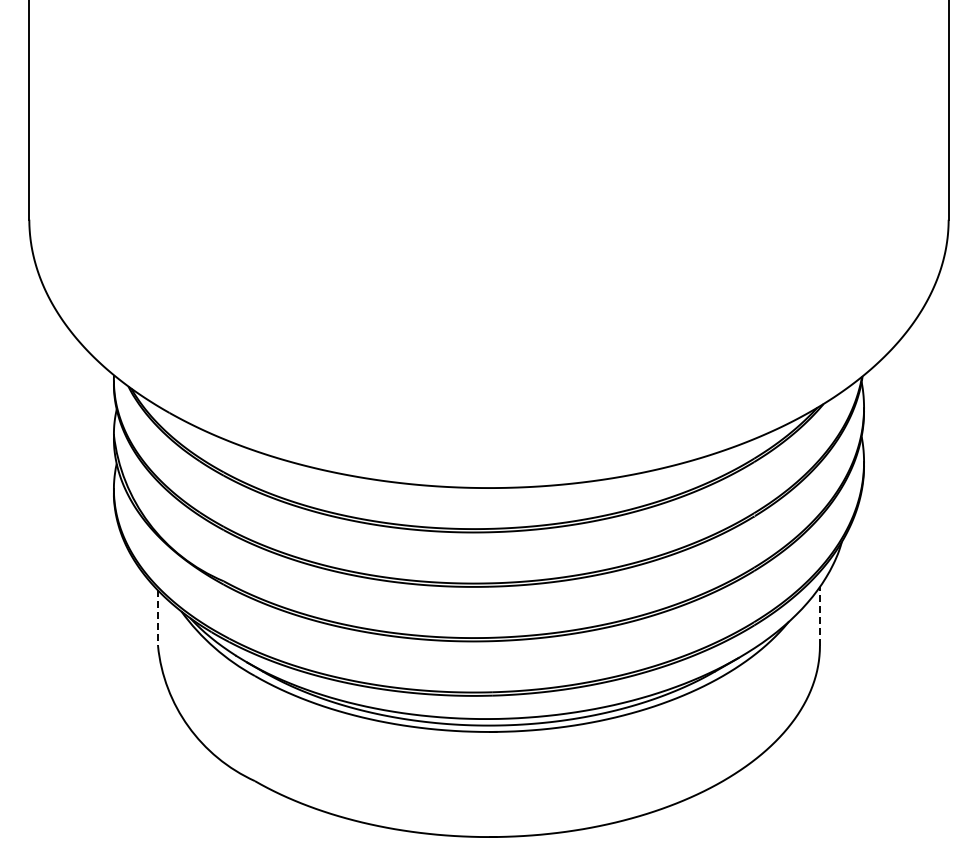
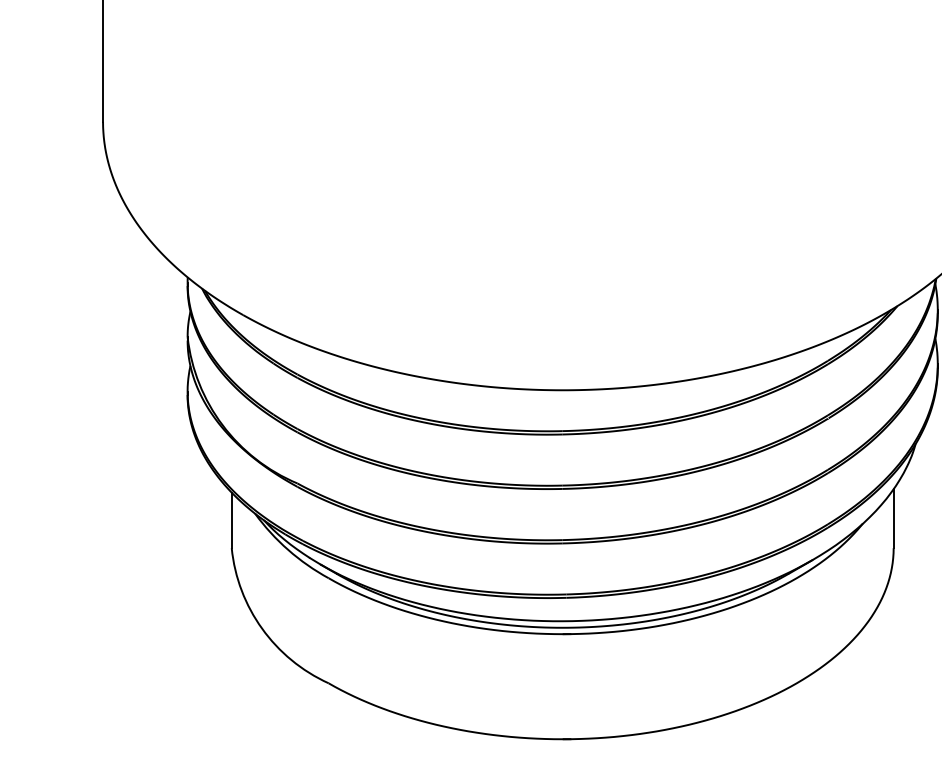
line: (819, 616) -> (893, 518), dashed -> solid
line: (158, 618) -> (232, 520), dashed -> solid

